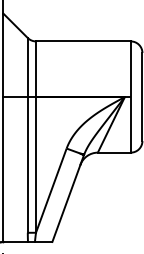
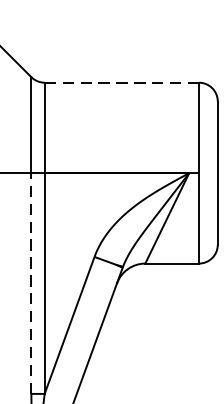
line: (83, 41) -> (121, 82), solid -> dashed
line: (27, 164) -> (30, 282), solid -> dashed

